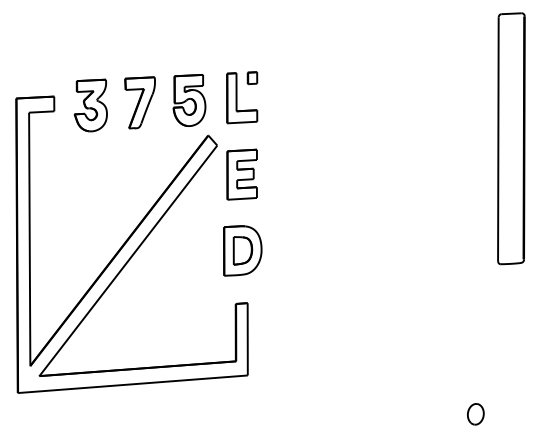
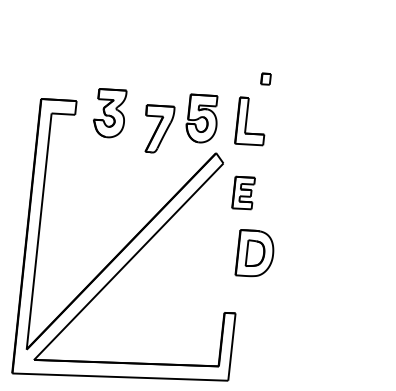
part: (252, 78) -> (265, 79), moved
part: (139, 102) -> (157, 128), moved
part: (241, 174) -> (243, 192), size x0.7
part: (242, 250) -> (255, 253), moved

